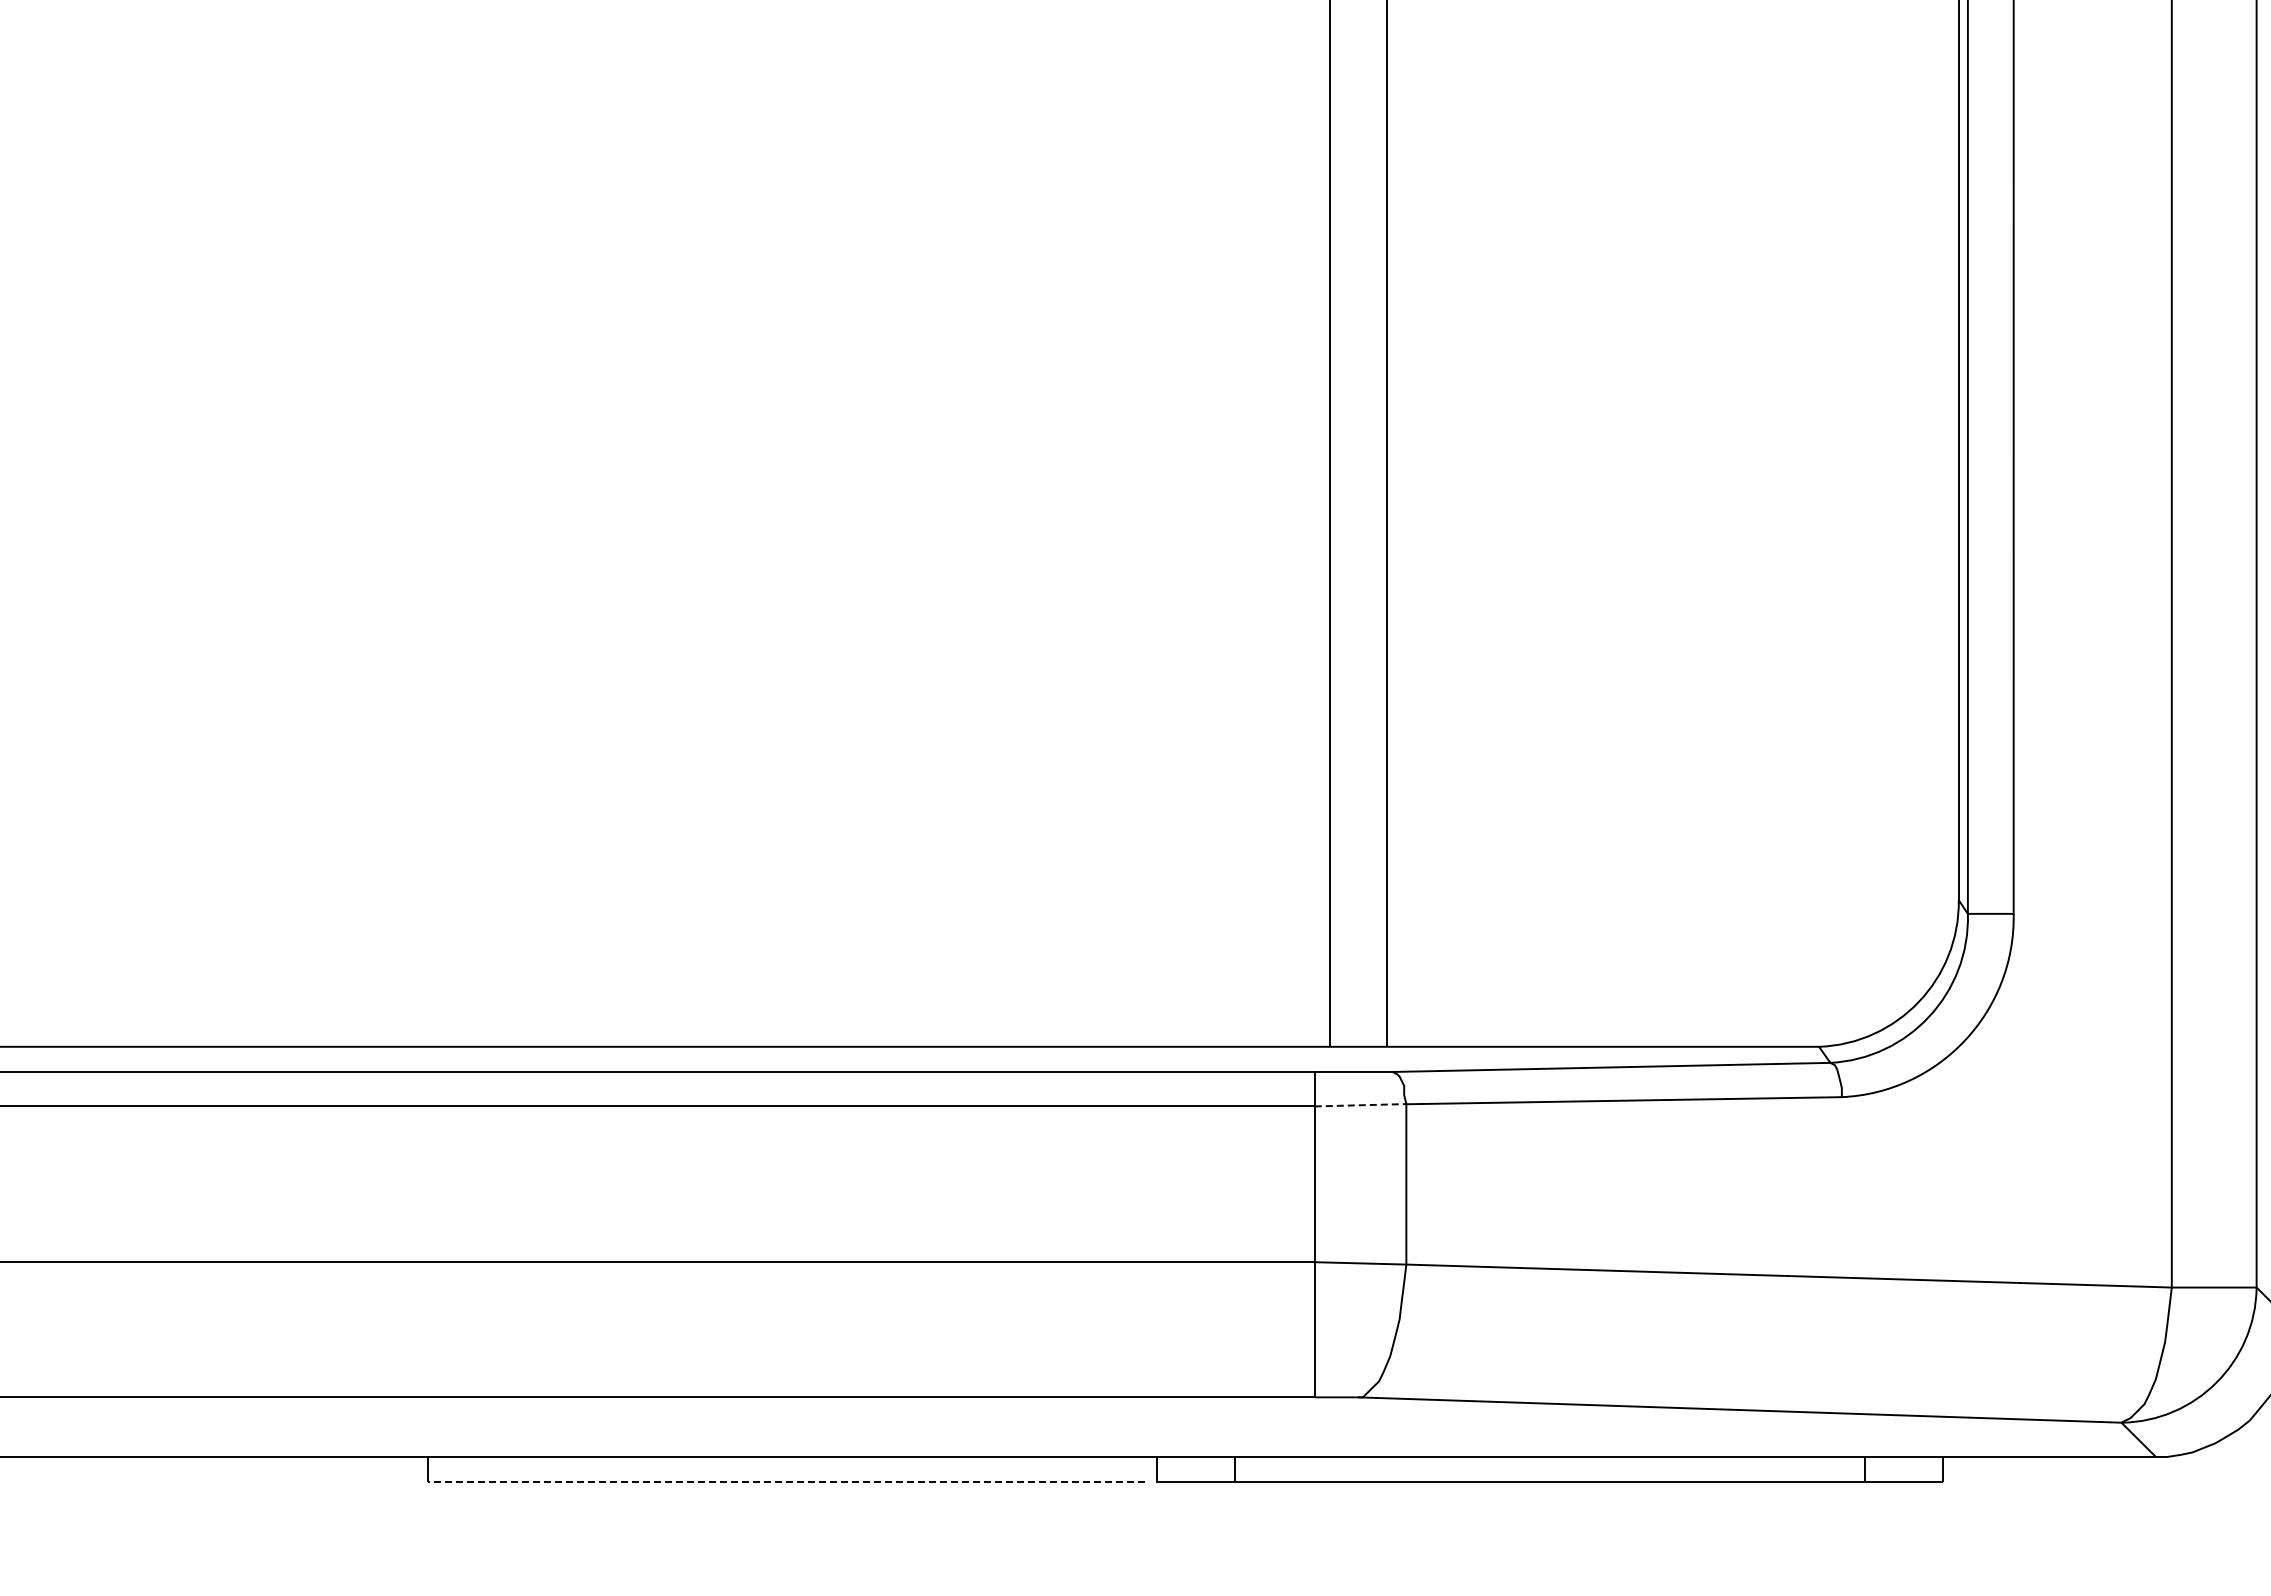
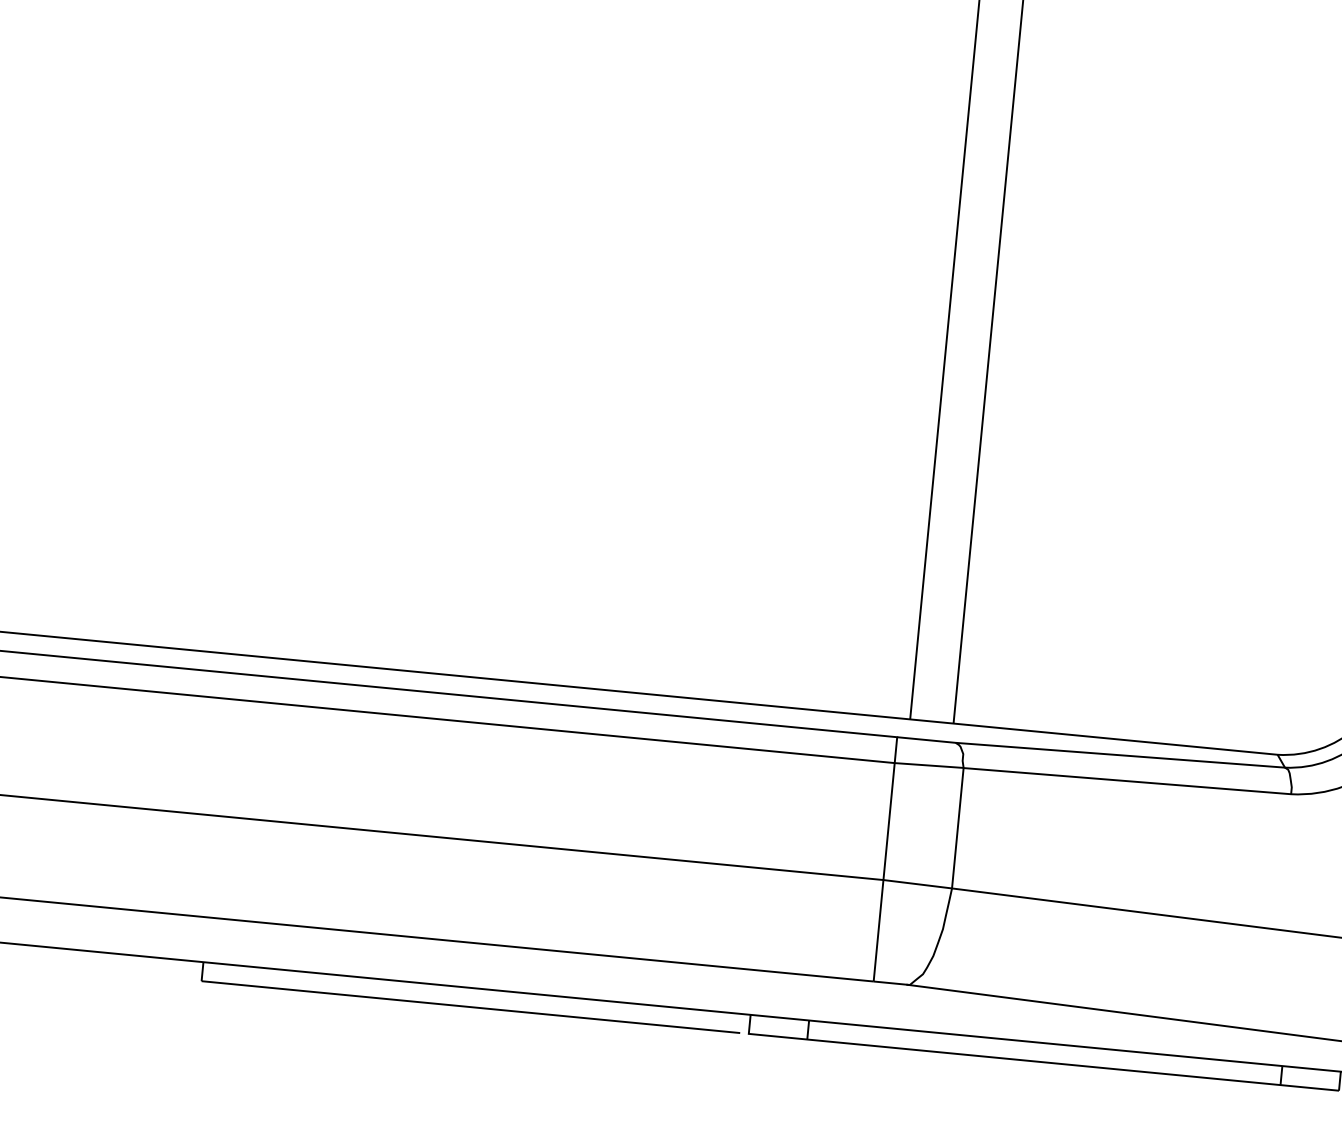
line: (1360, 1105) -> (929, 765), dashed -> solid
line: (786, 1482) -> (470, 1007), dashed -> solid

